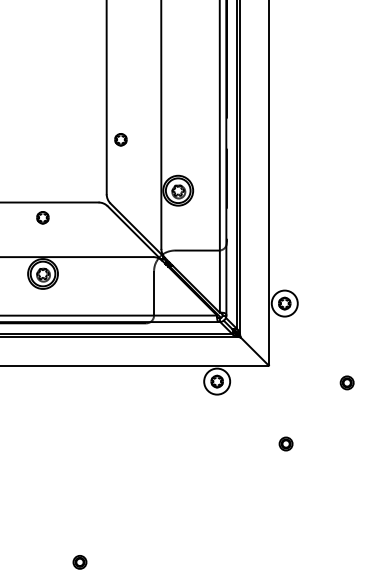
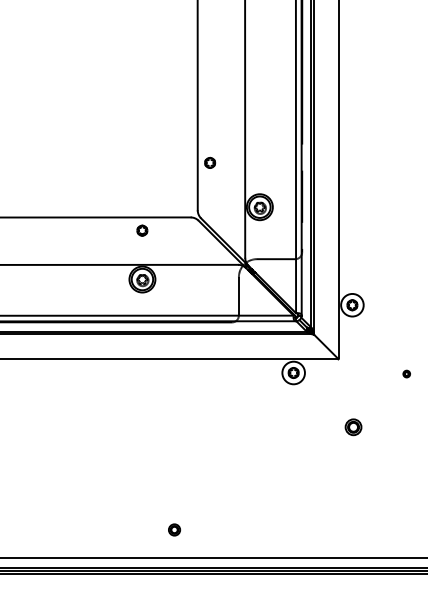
part: (347, 382) -> (406, 373), size x0.6
part: (286, 443) -> (353, 426), size x1.4

